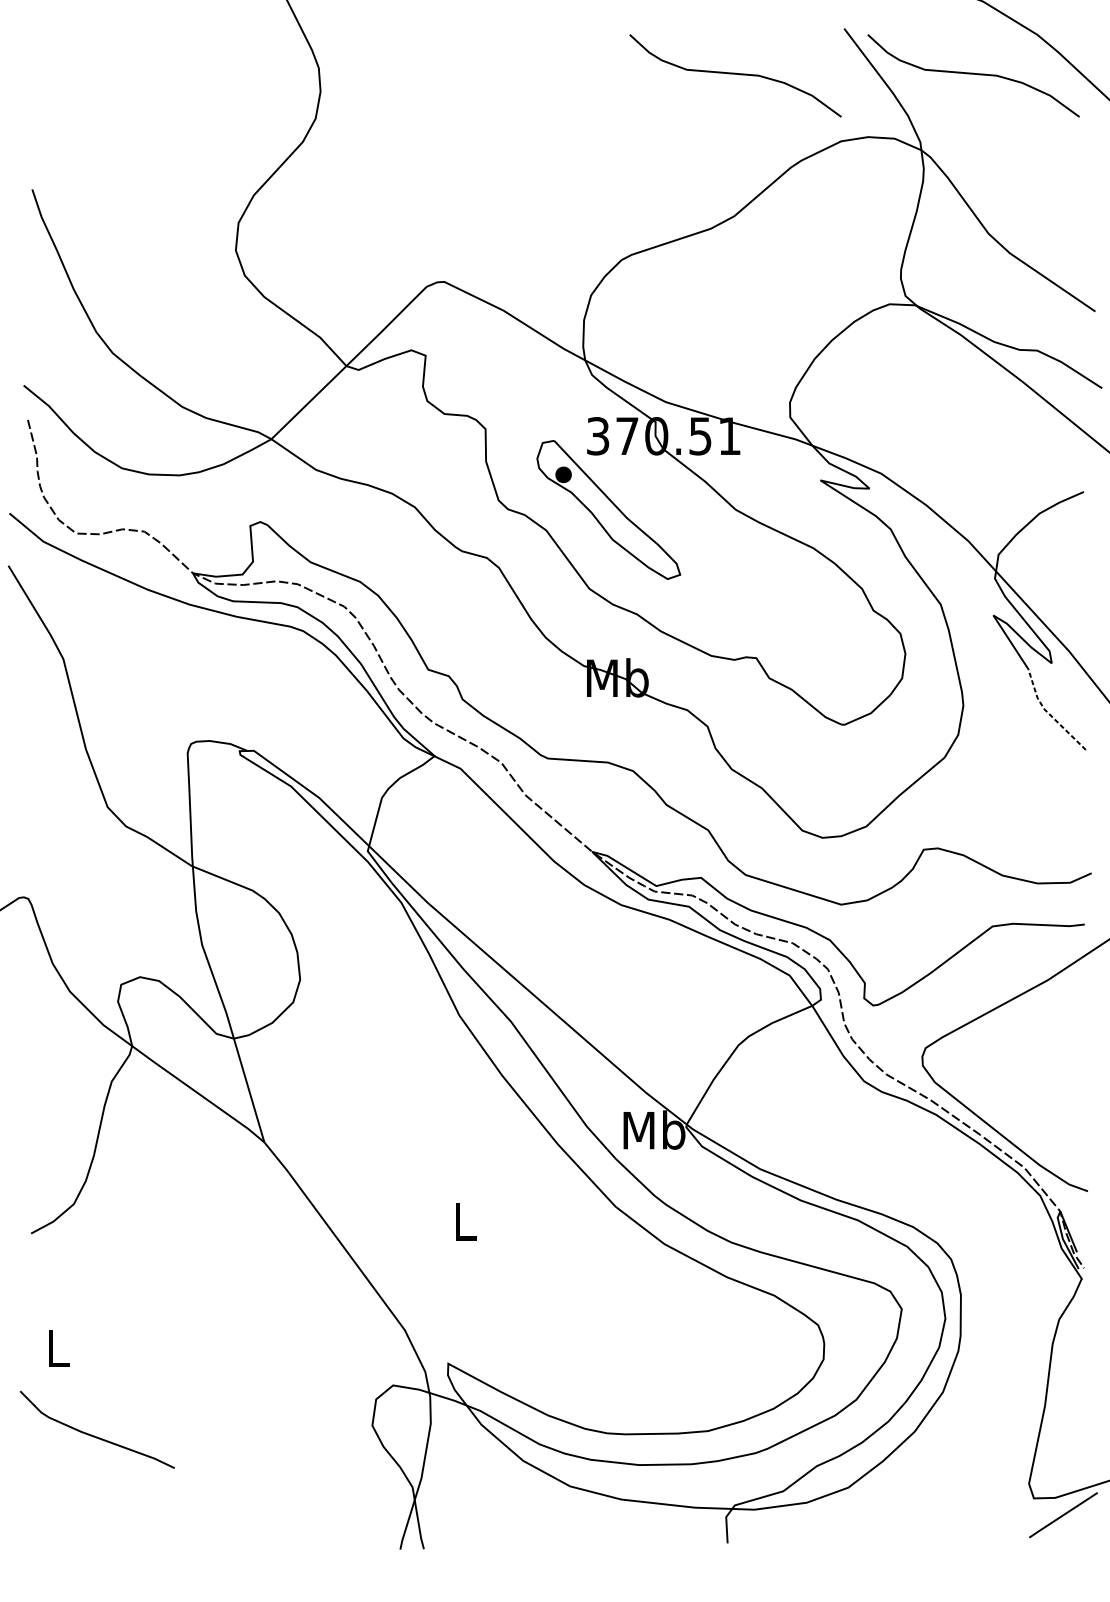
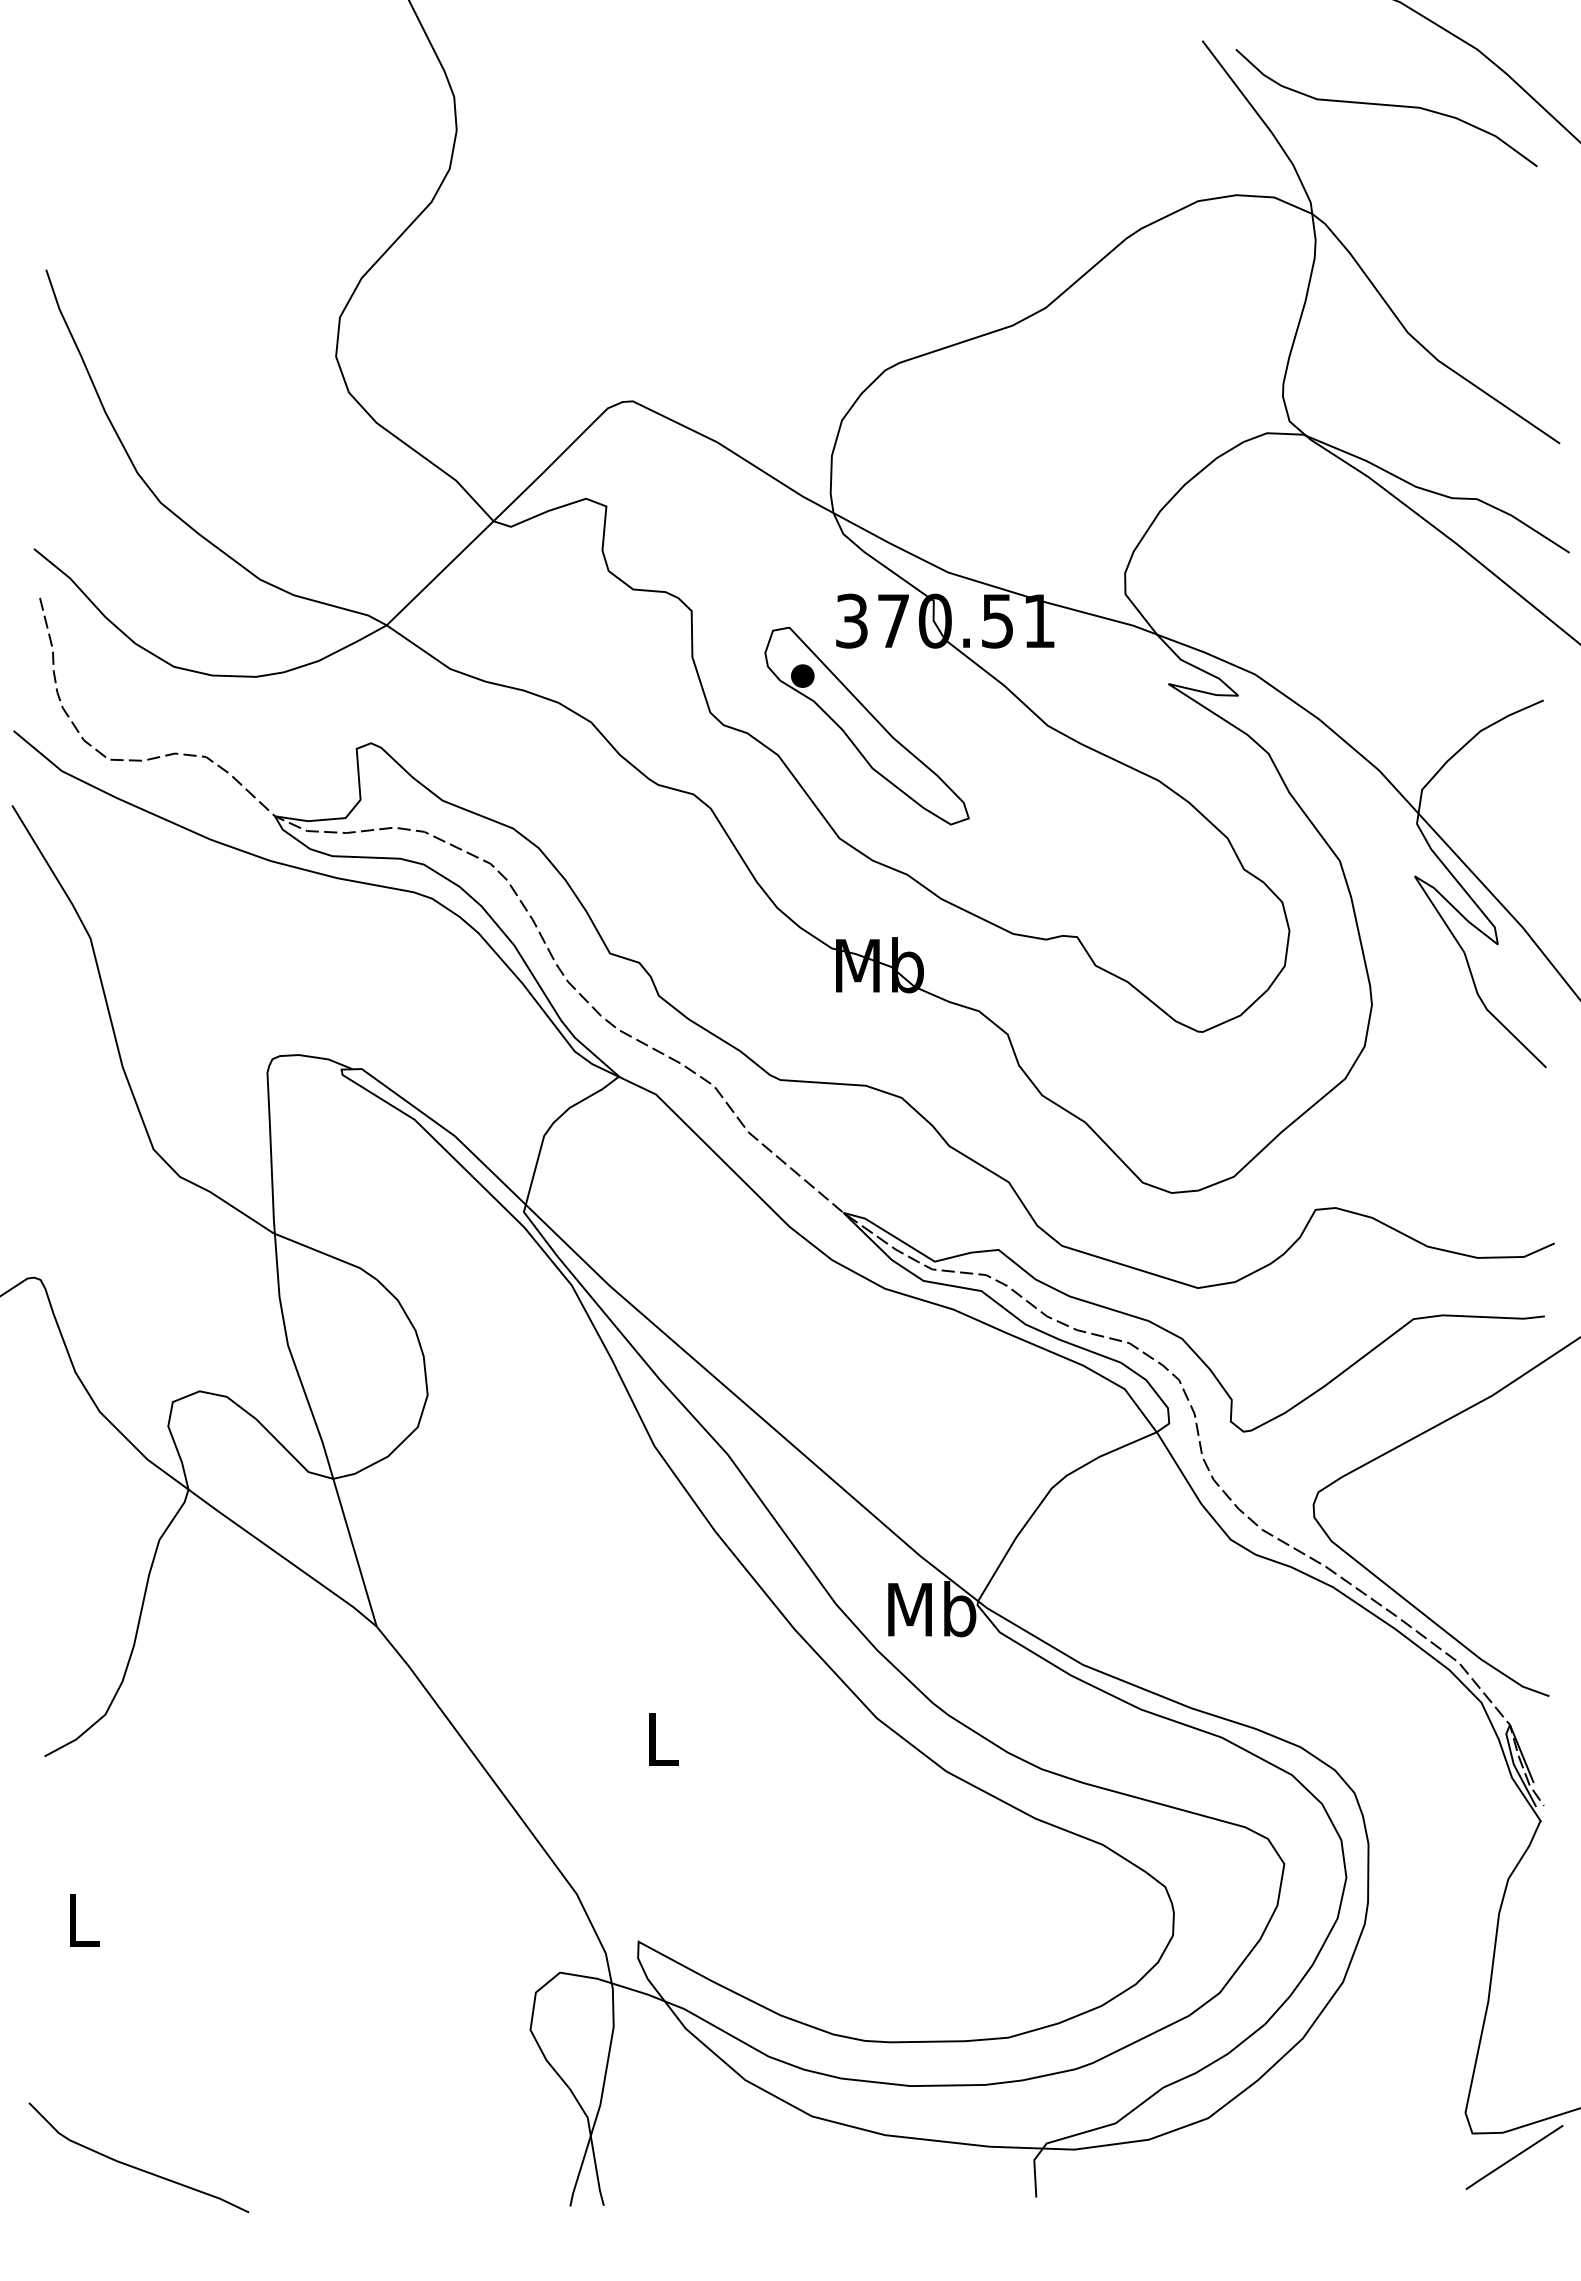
curve: (736, 74) -> (1049, 106), removed
line: (1048, 713) -> (1493, 1015), dashed -> solid
curve: (94, 1435) -> (134, 2166), moved

